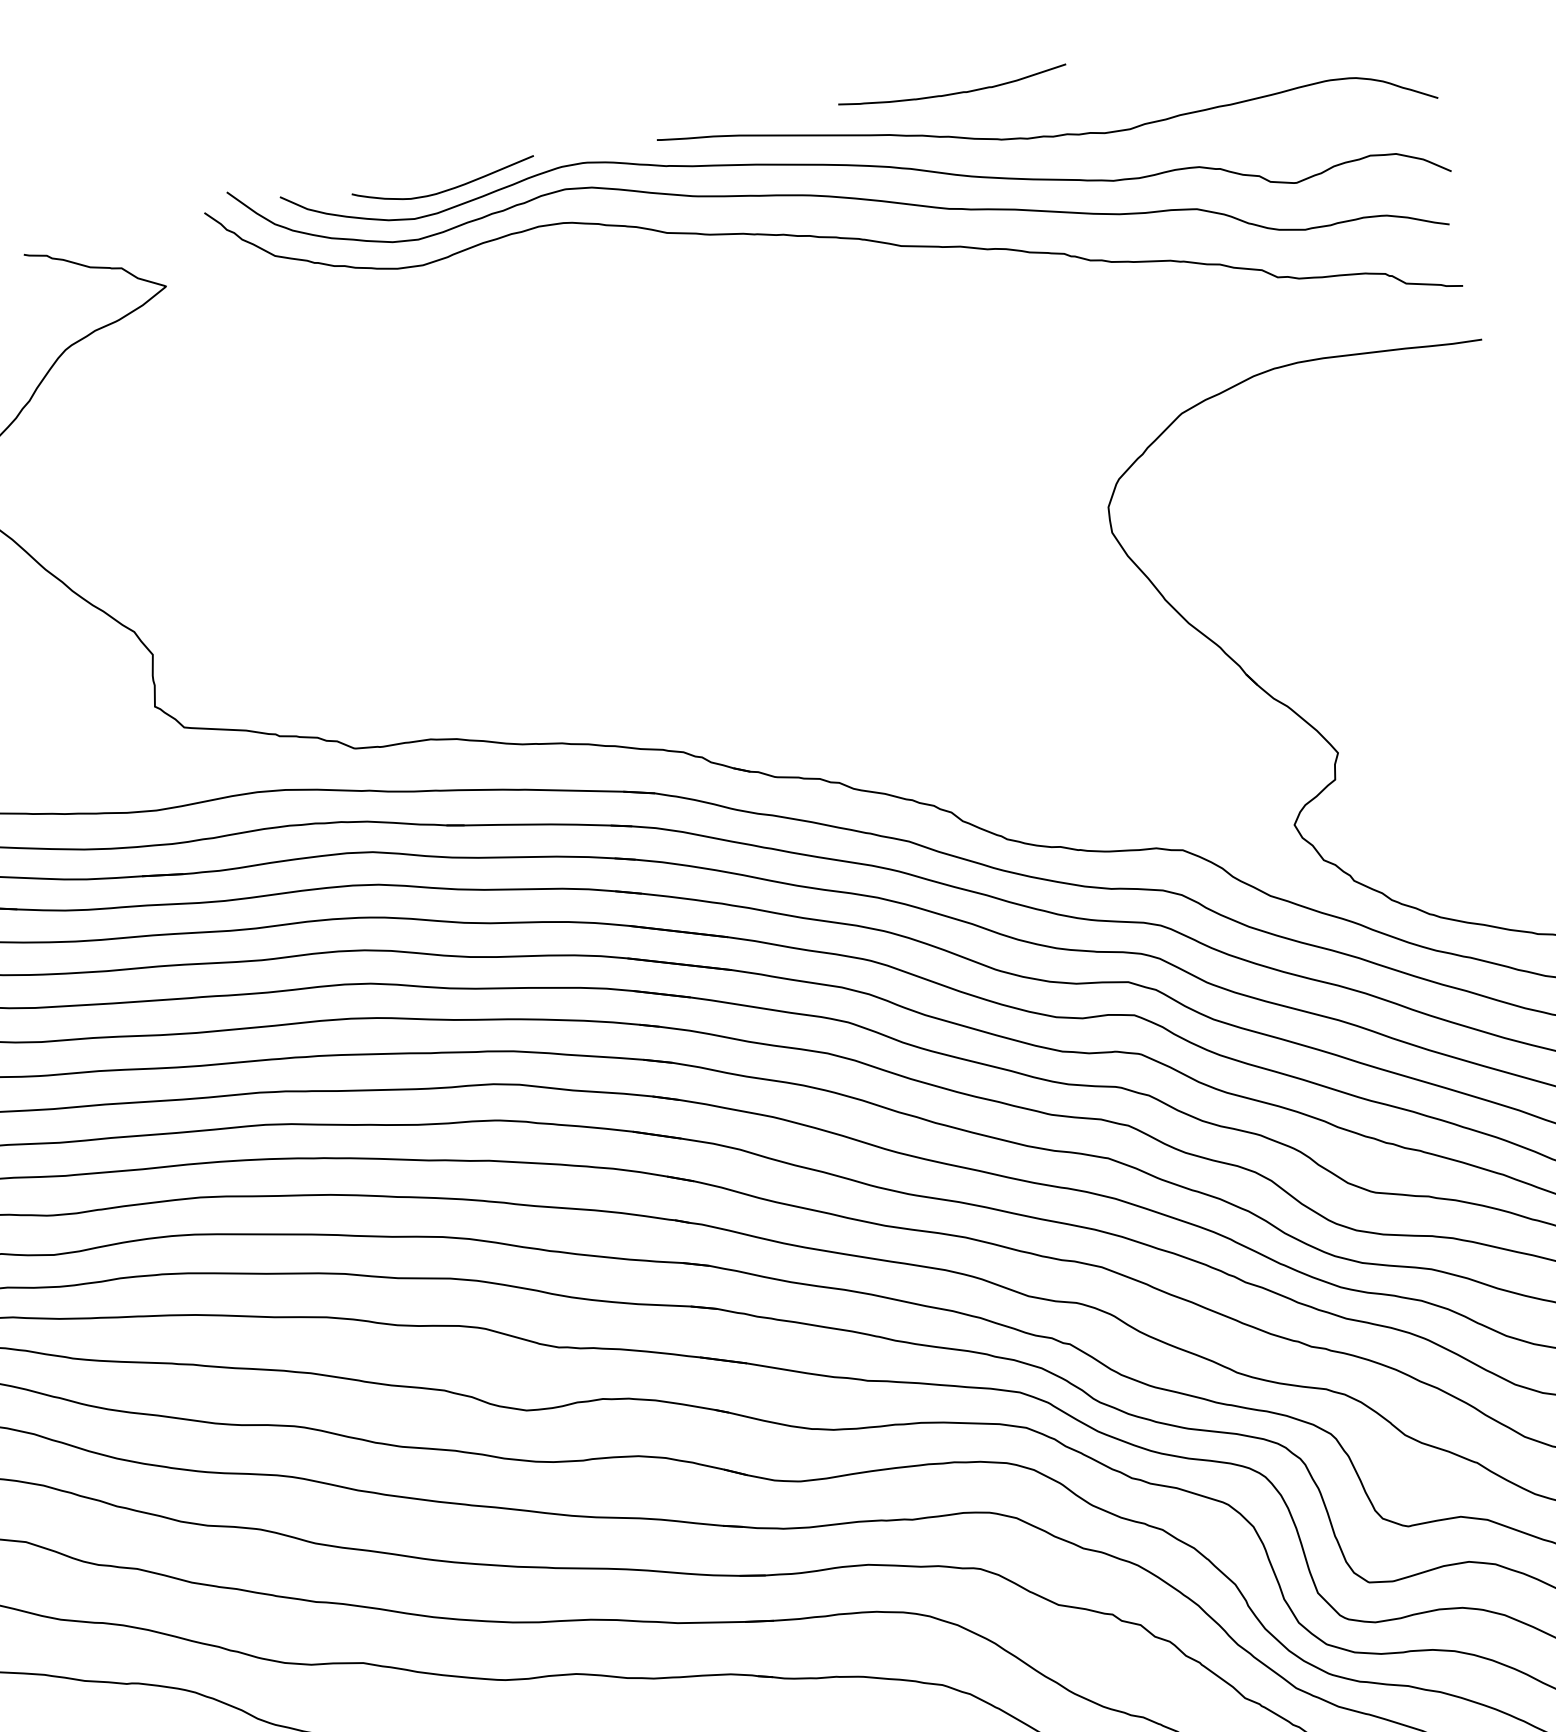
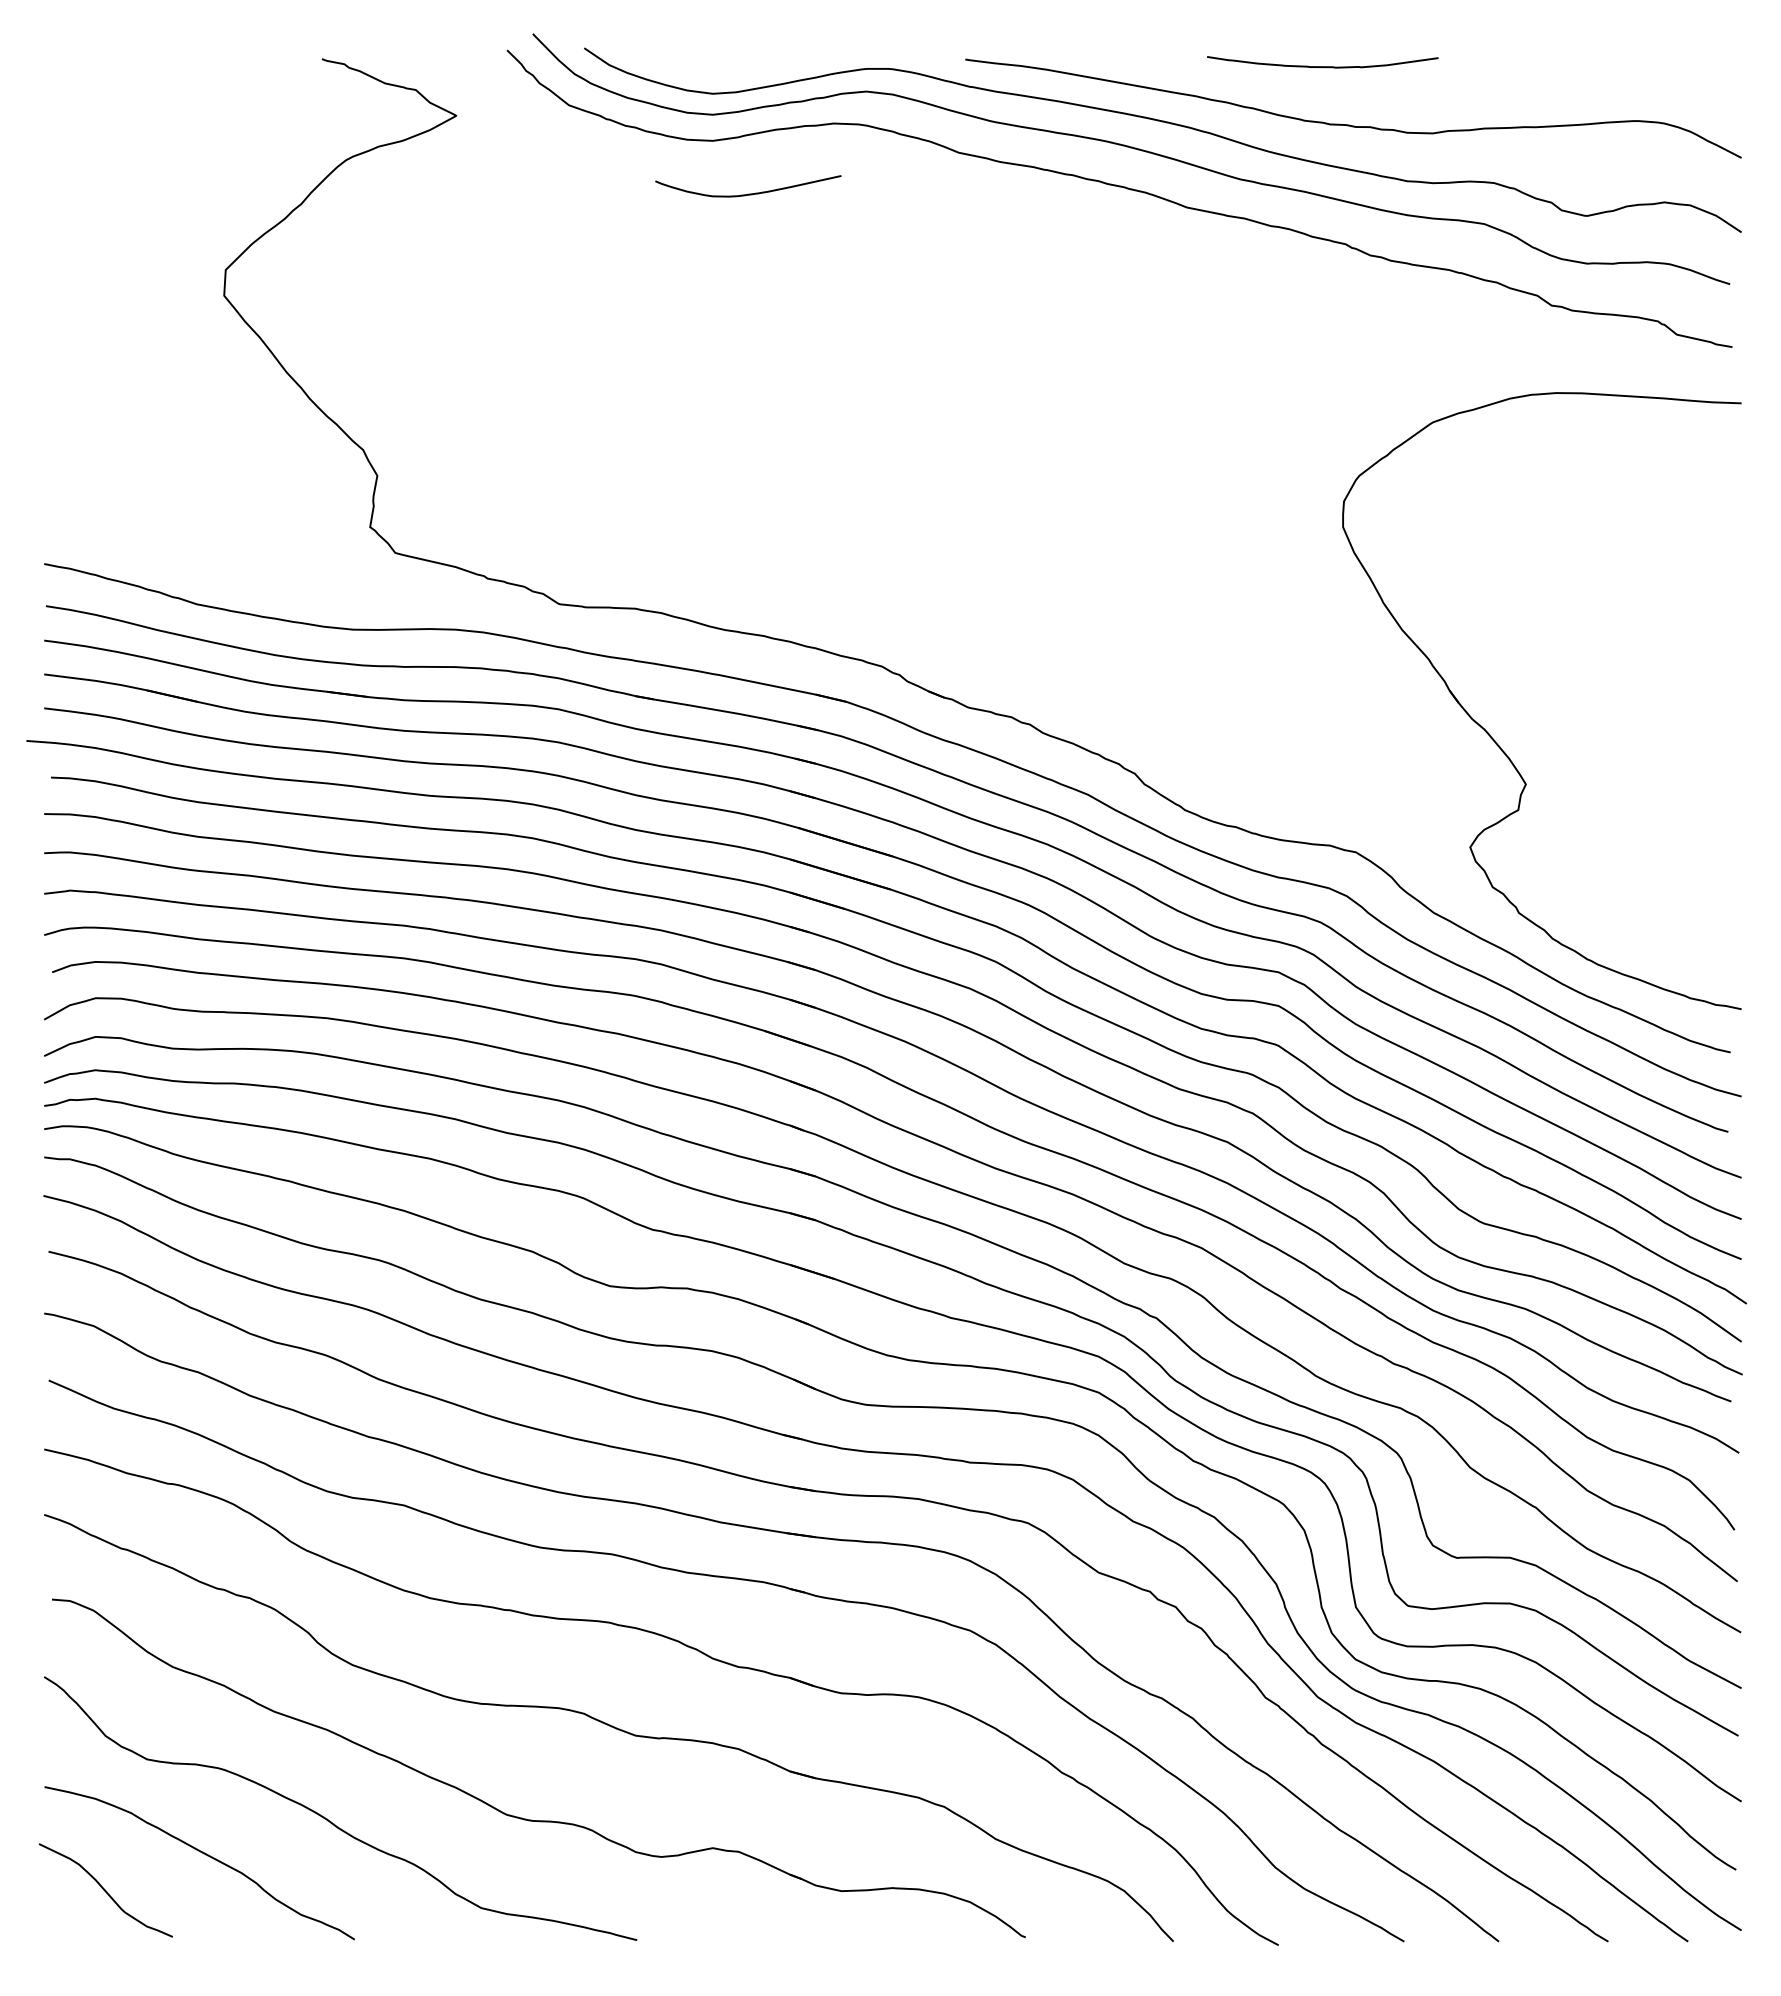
curve: (953, 93) -> (1322, 66), moved
curve: (445, 189) -> (748, 193), moved

